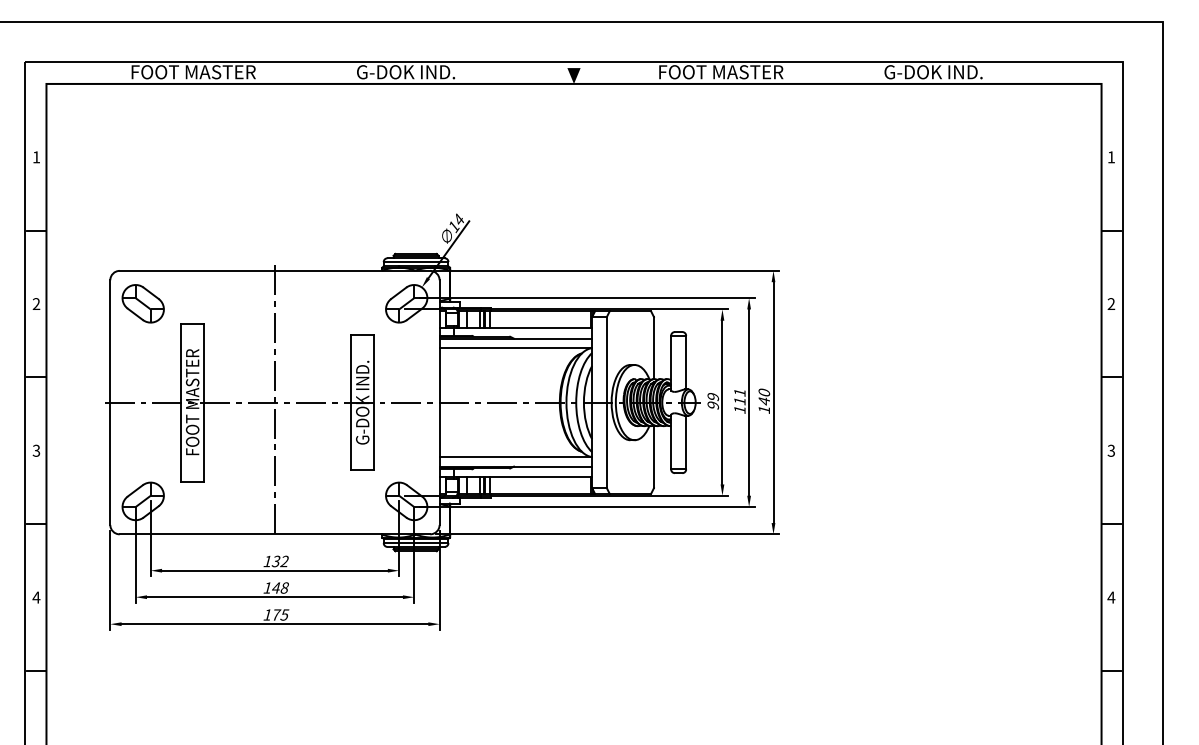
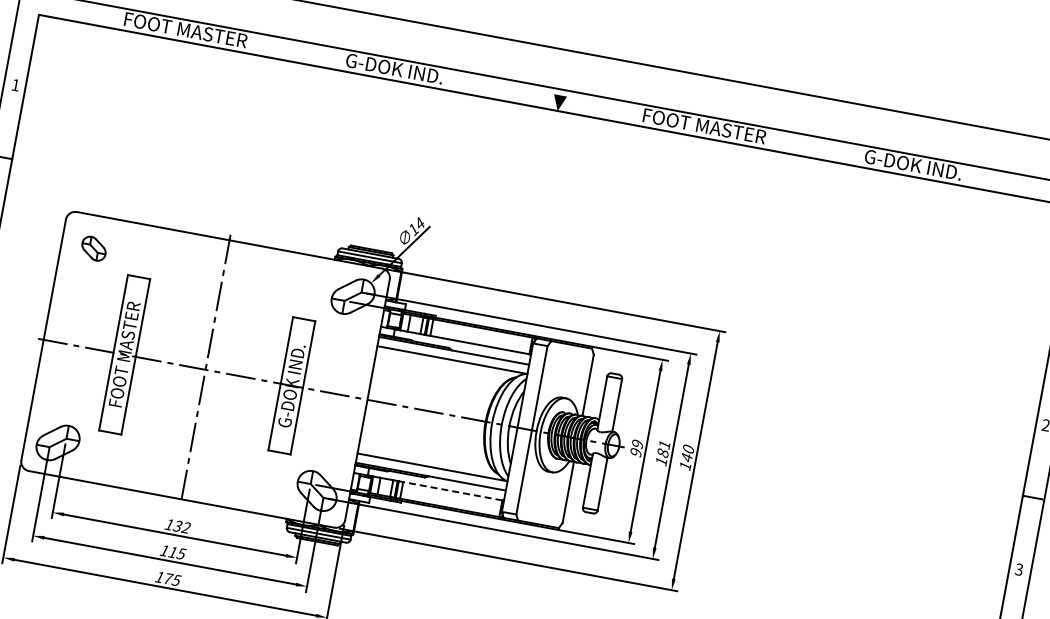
part: (142, 303) -> (93, 248), size x0.6
text: (739, 401) -> (662, 453), 111 -> 181
line: (539, 476) -> (452, 490), solid -> dashed
text: (280, 587) -> (177, 552), 148 -> 115

